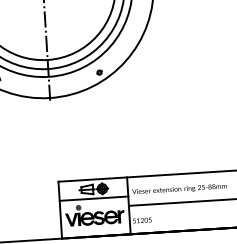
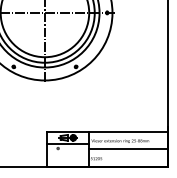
fill: (94, 218) -> (67, 155), removed

